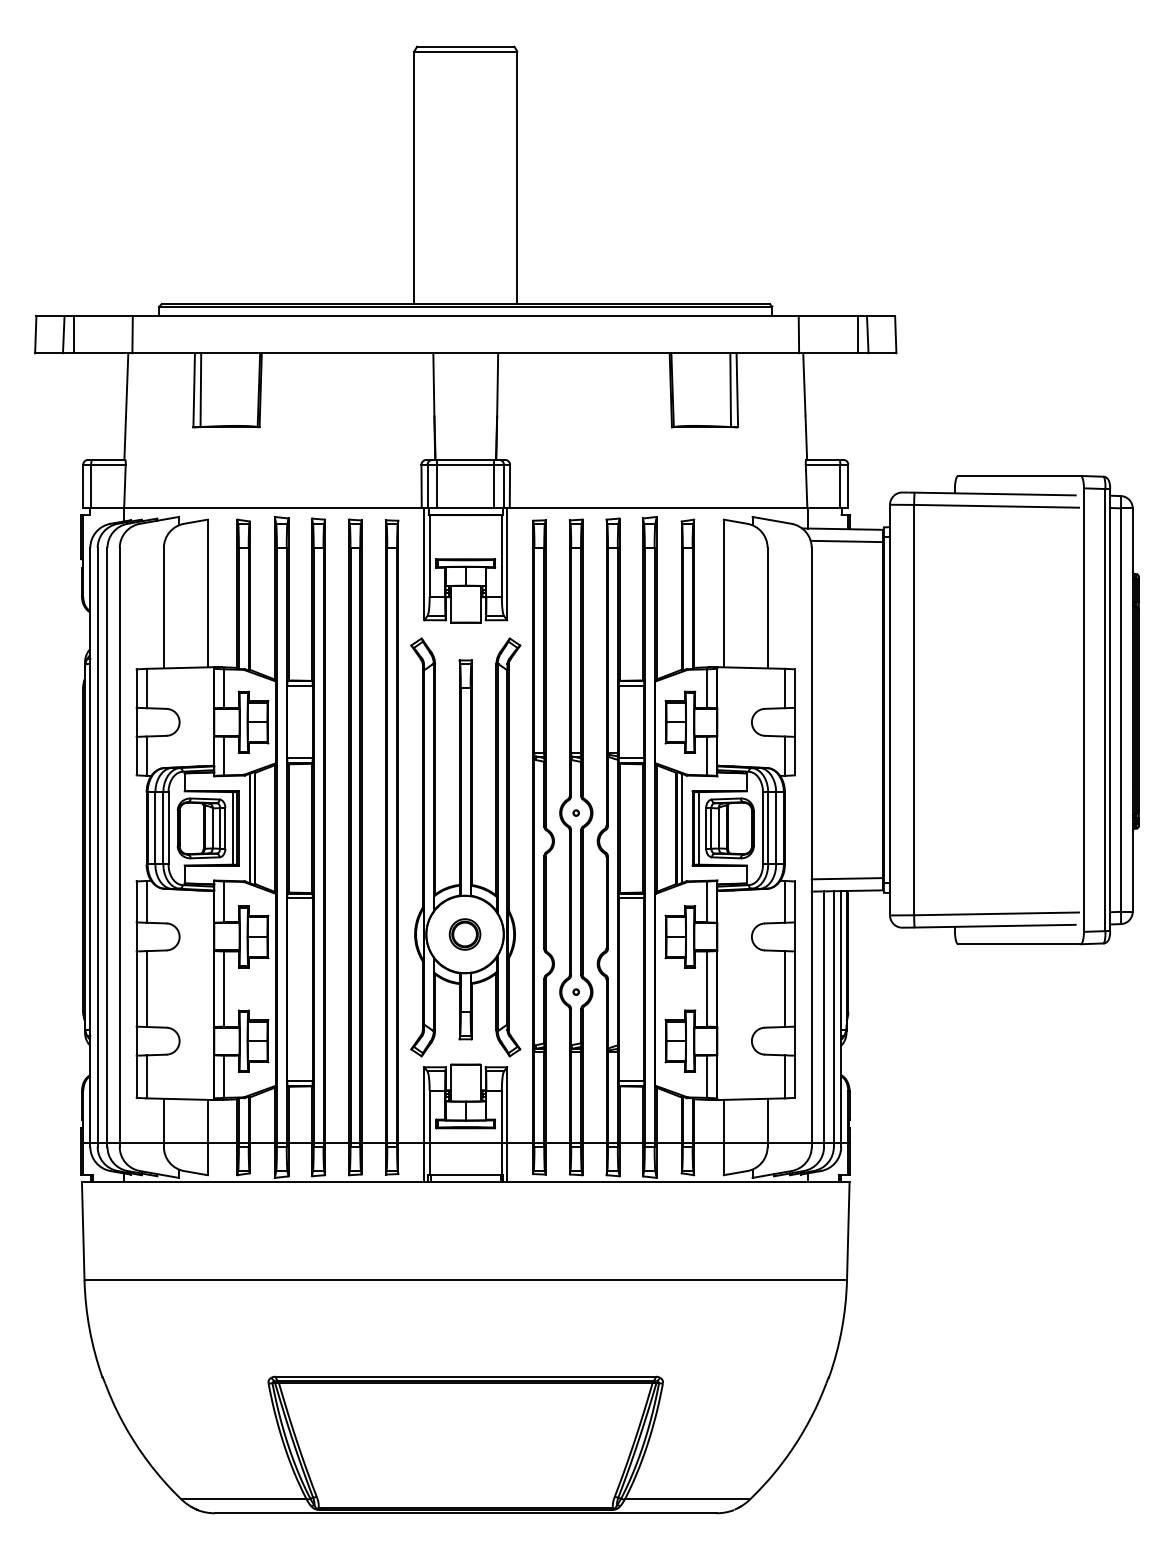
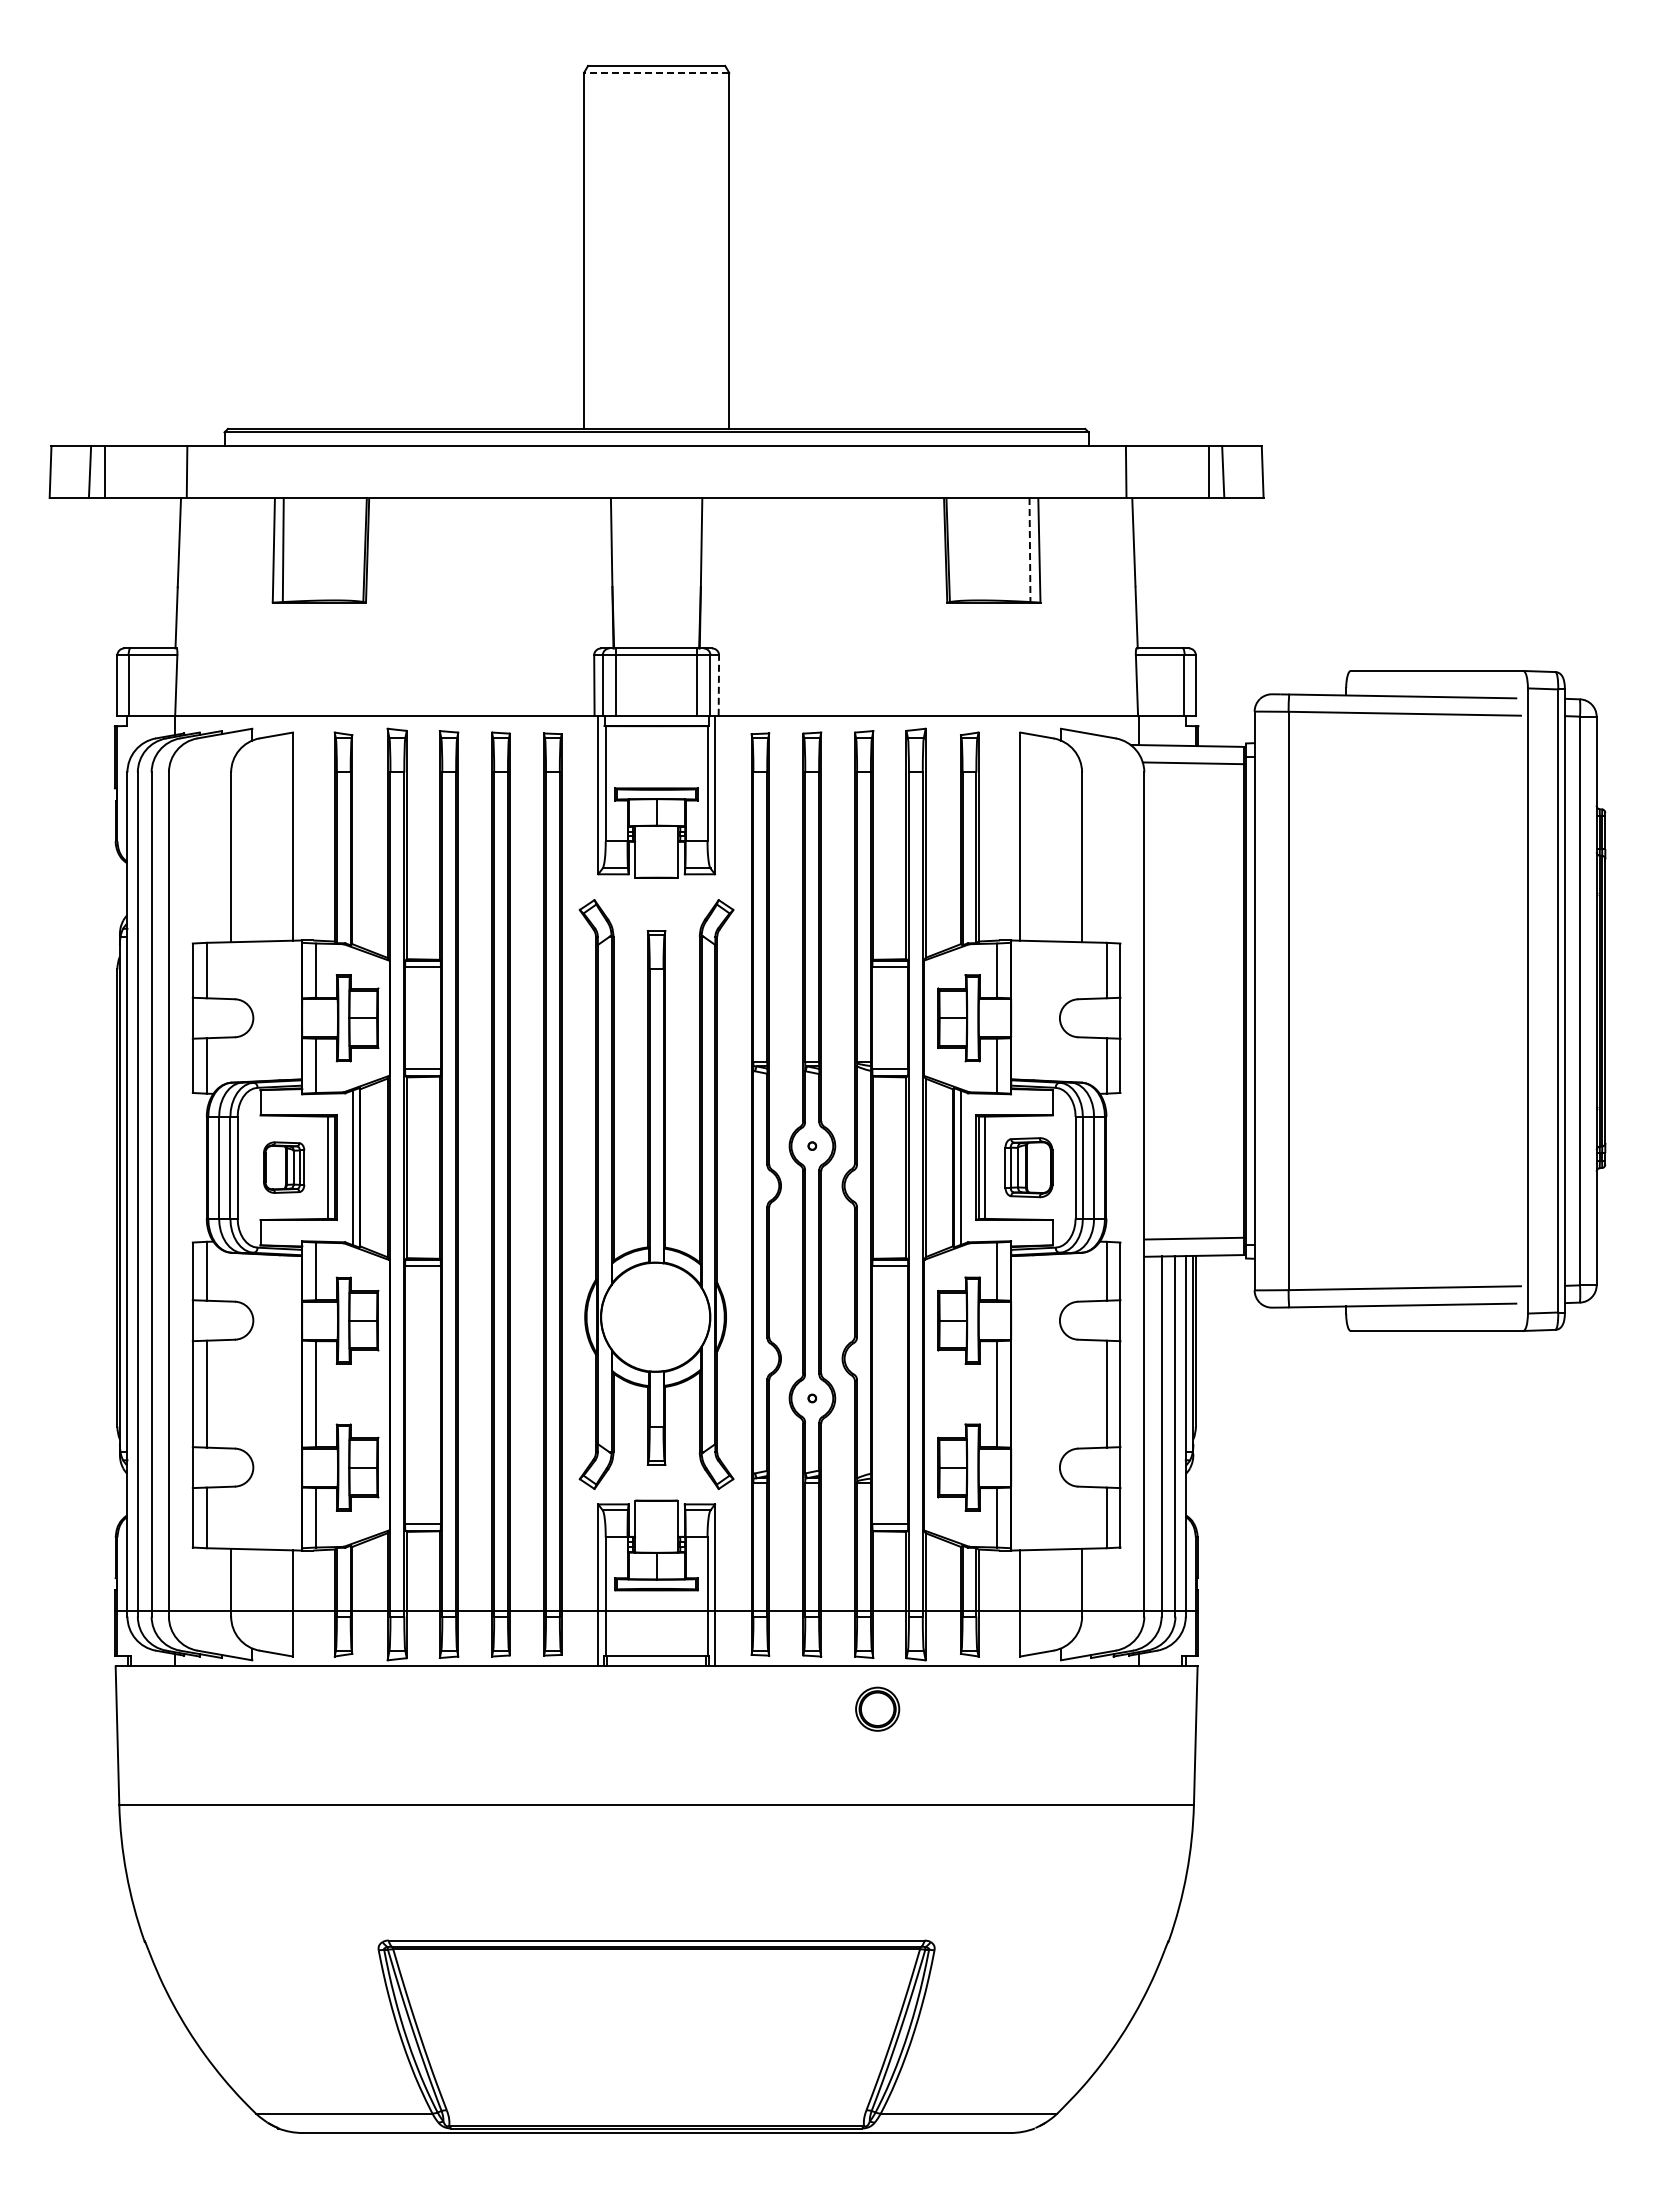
line: (465, 51) -> (656, 72), solid -> dashed
line: (731, 390) -> (1030, 550), solid -> dashed
line: (509, 486) -> (718, 685), solid -> dashed
part: (201, 828) -> (283, 1167), size x0.6
part: (729, 828) -> (1028, 1167), size x0.7
part: (464, 933) -> (877, 1708), moved

